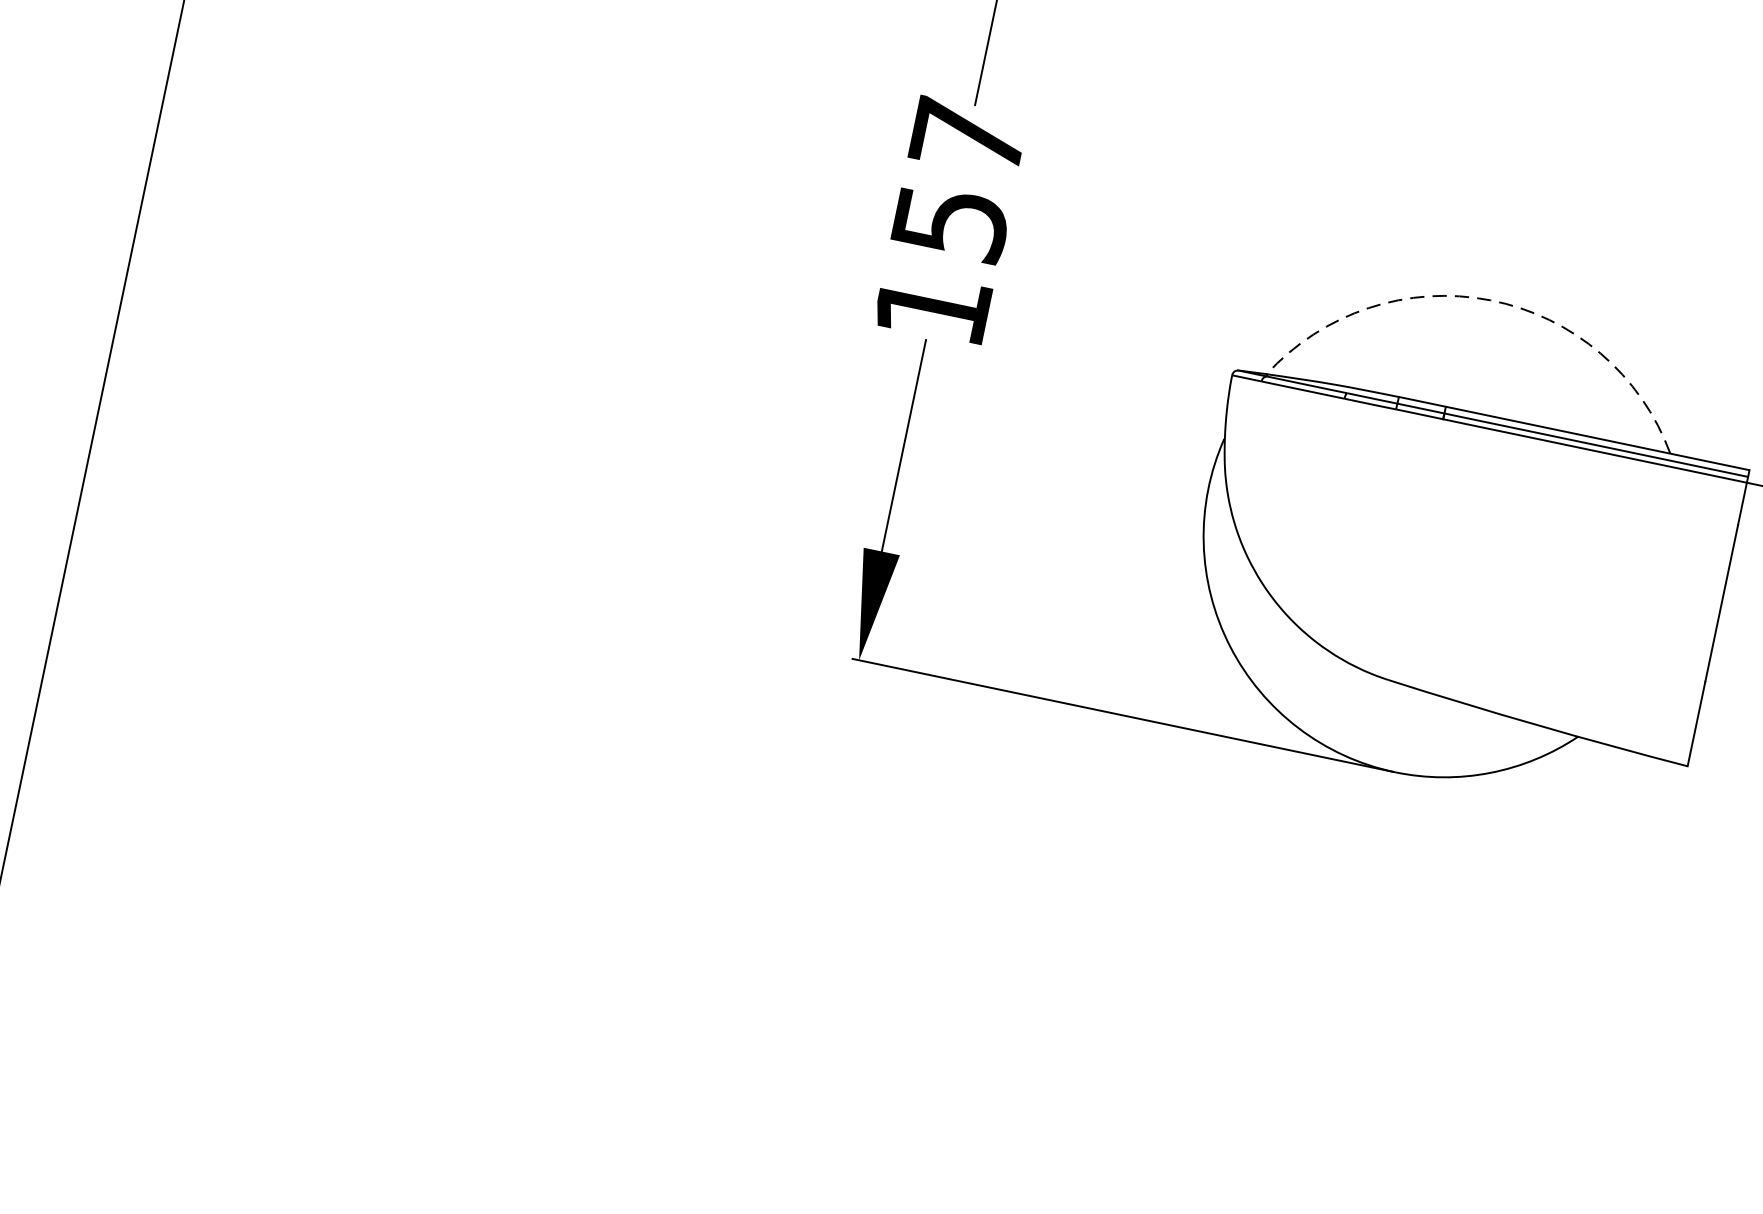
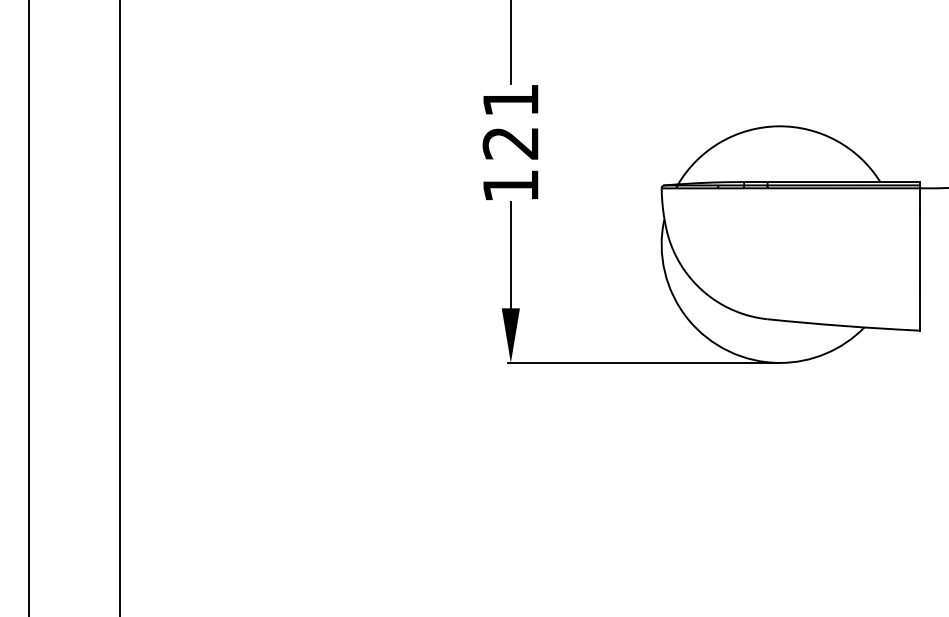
text: (958, 179) -> (510, 121), 157 -> 121
arc: (1490, 300) -> (778, 126), dashed -> solid

